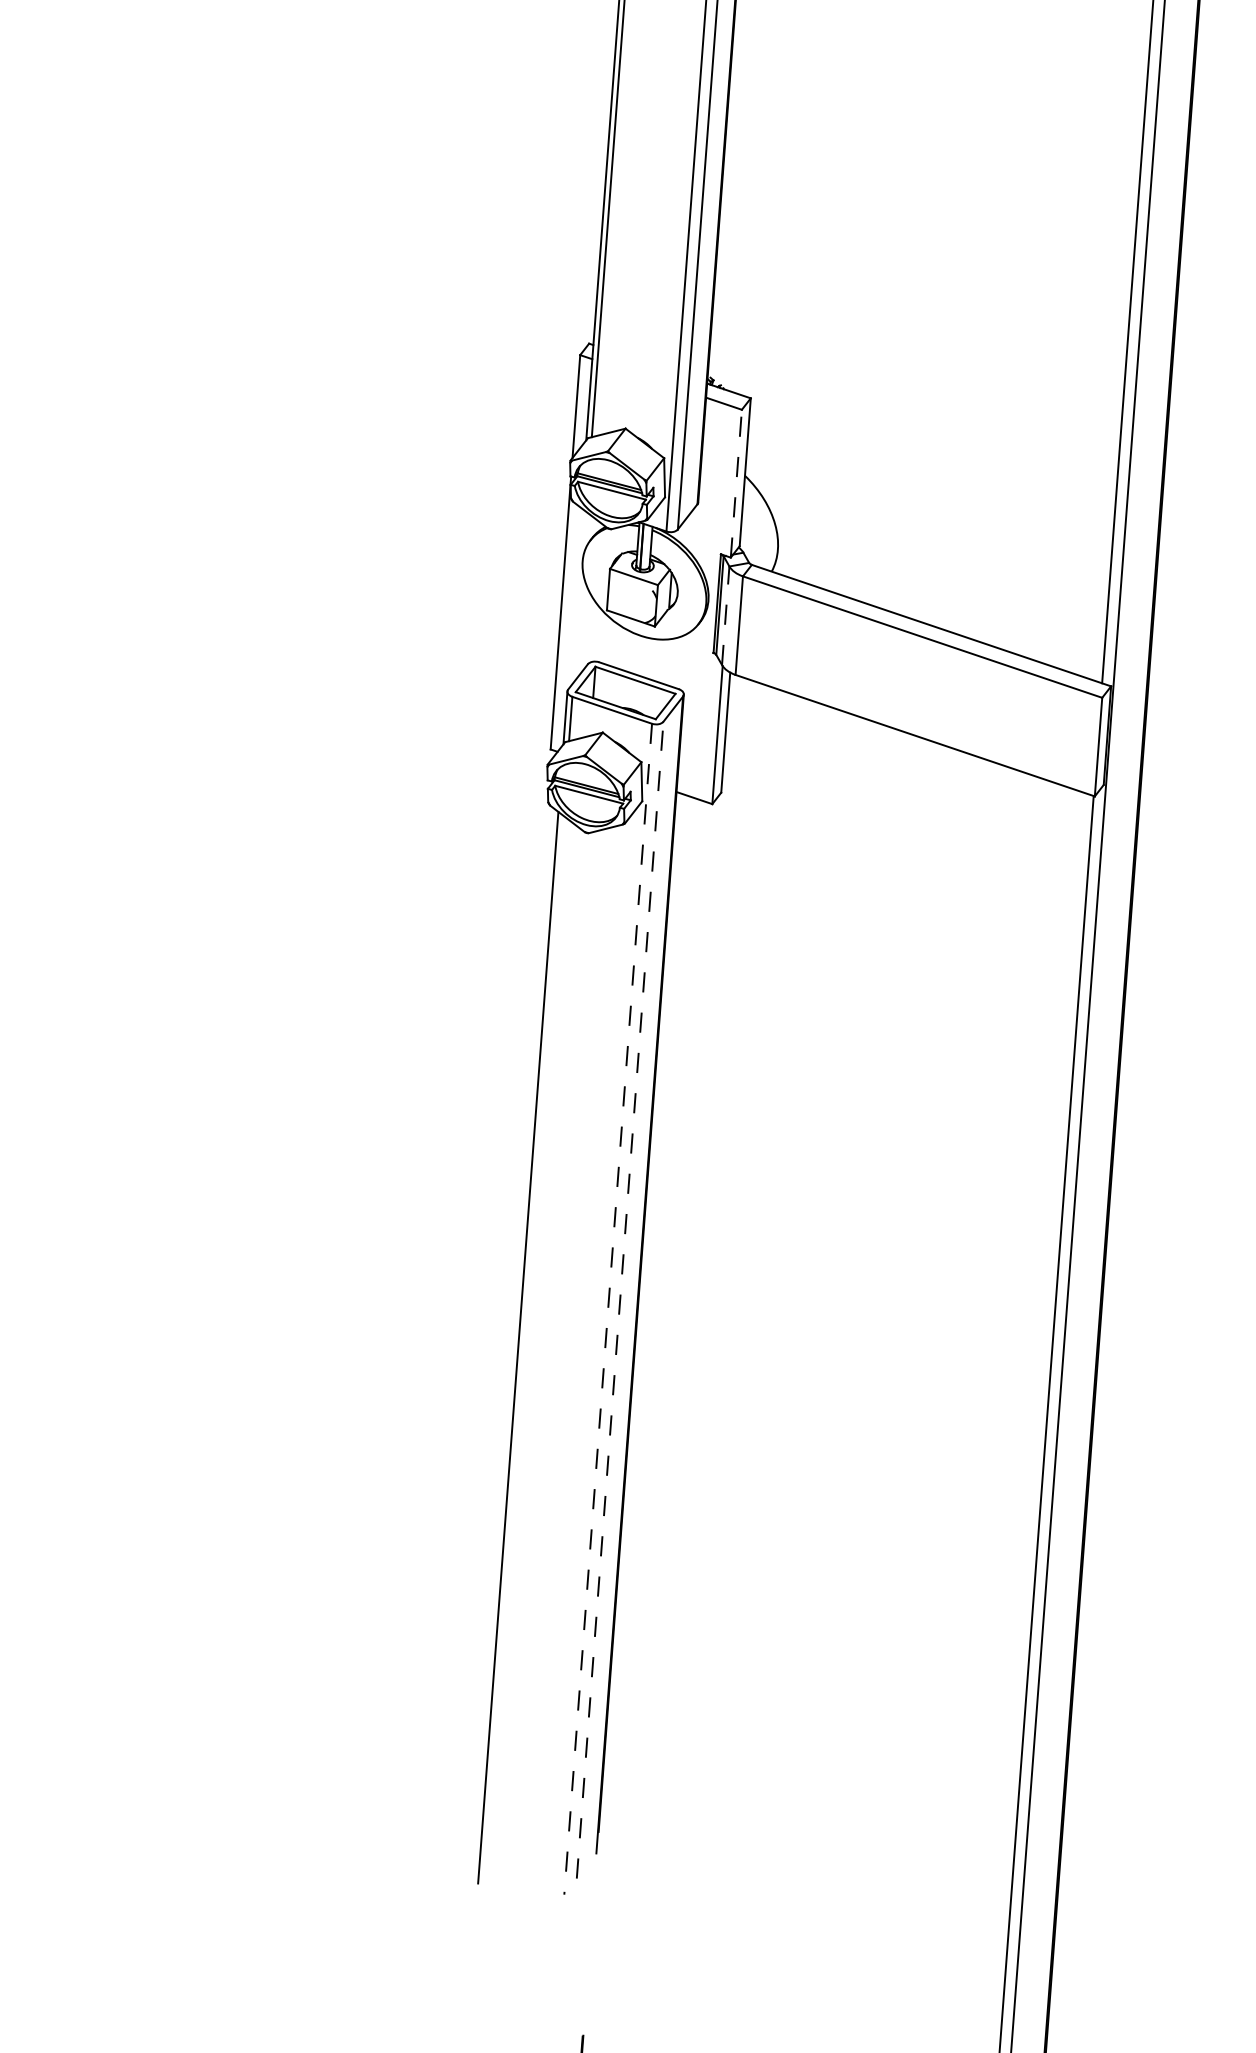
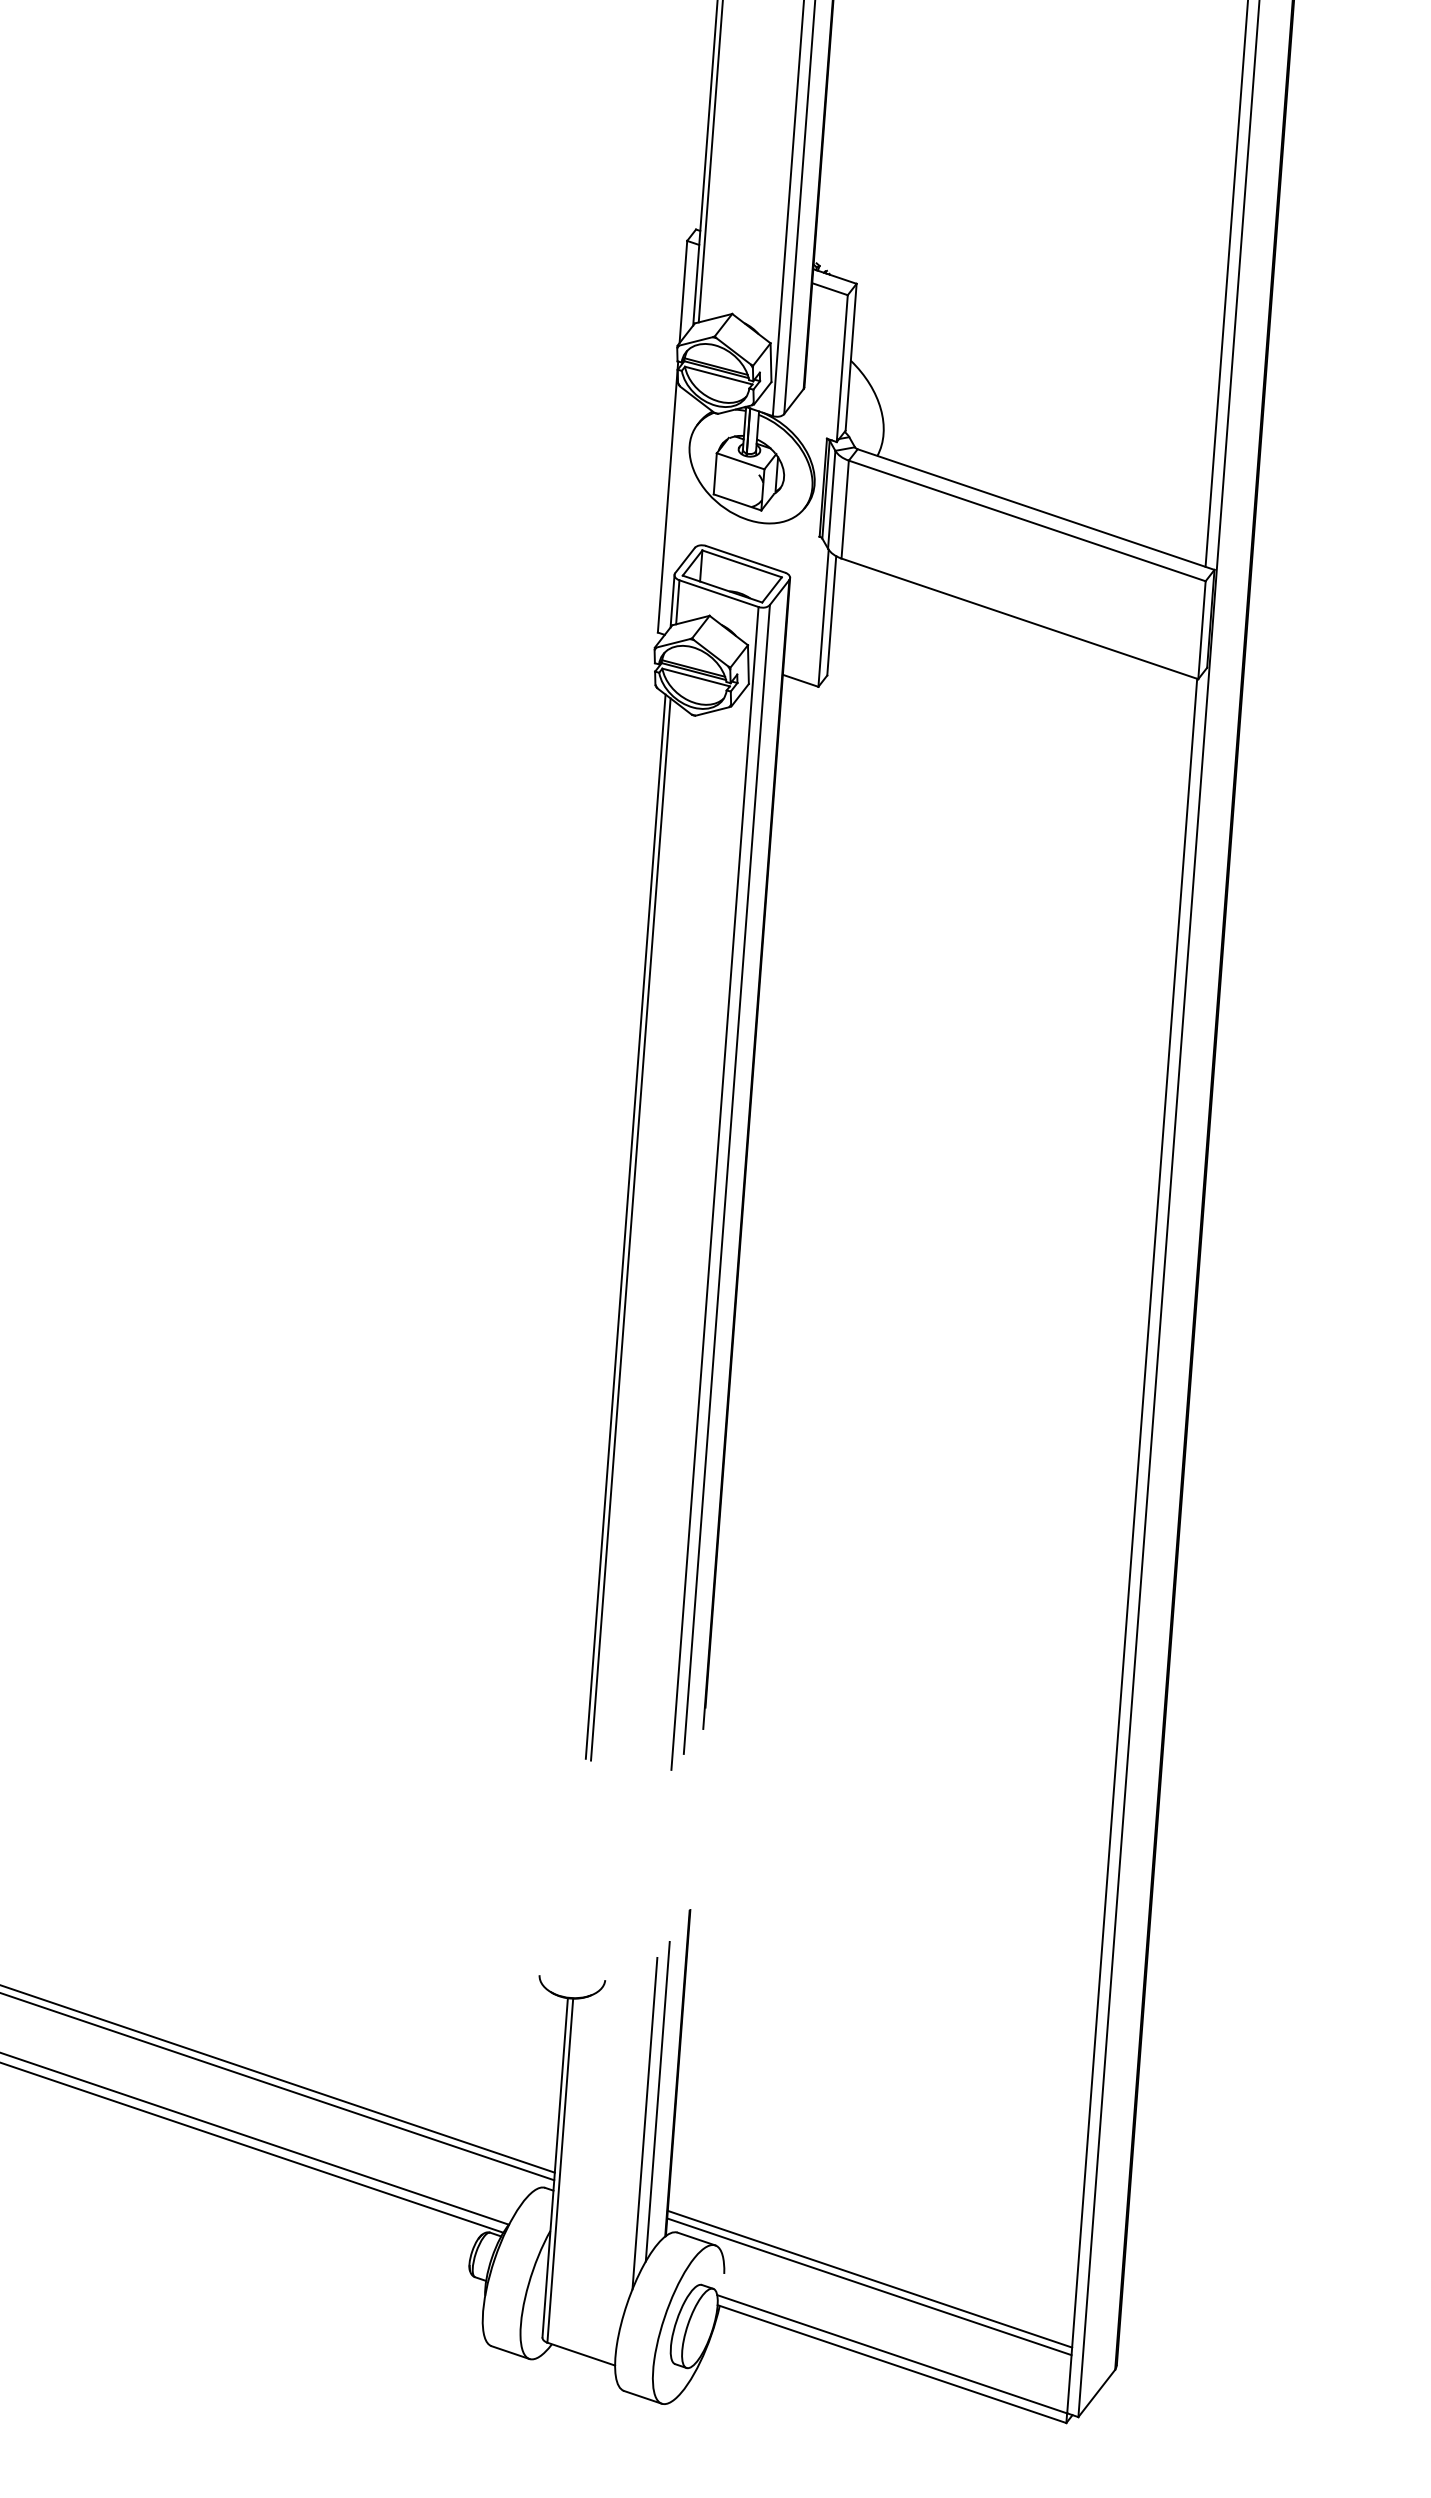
line: (736, 483) -> (842, 368), dashed -> solid
line: (725, 615) -> (831, 499), dashed -> solid
line: (619, 1299) -> (726, 1178), dashed -> solid
line: (607, 1309) -> (714, 1188), dashed -> solid
line: (523, 1350) -> (630, 1229), added

